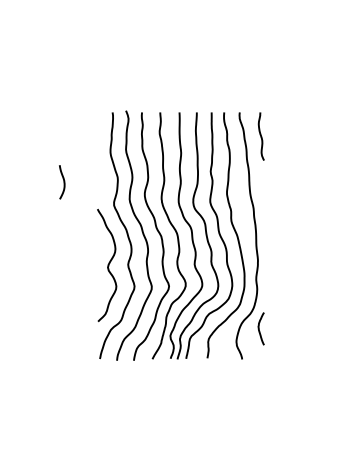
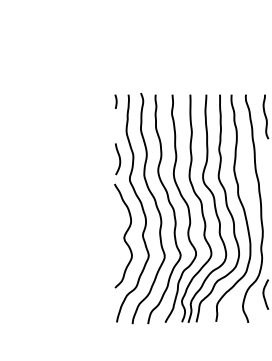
curve: (98, 119) -> (115, 101), added
curve: (63, 182) -> (119, 159), moved

